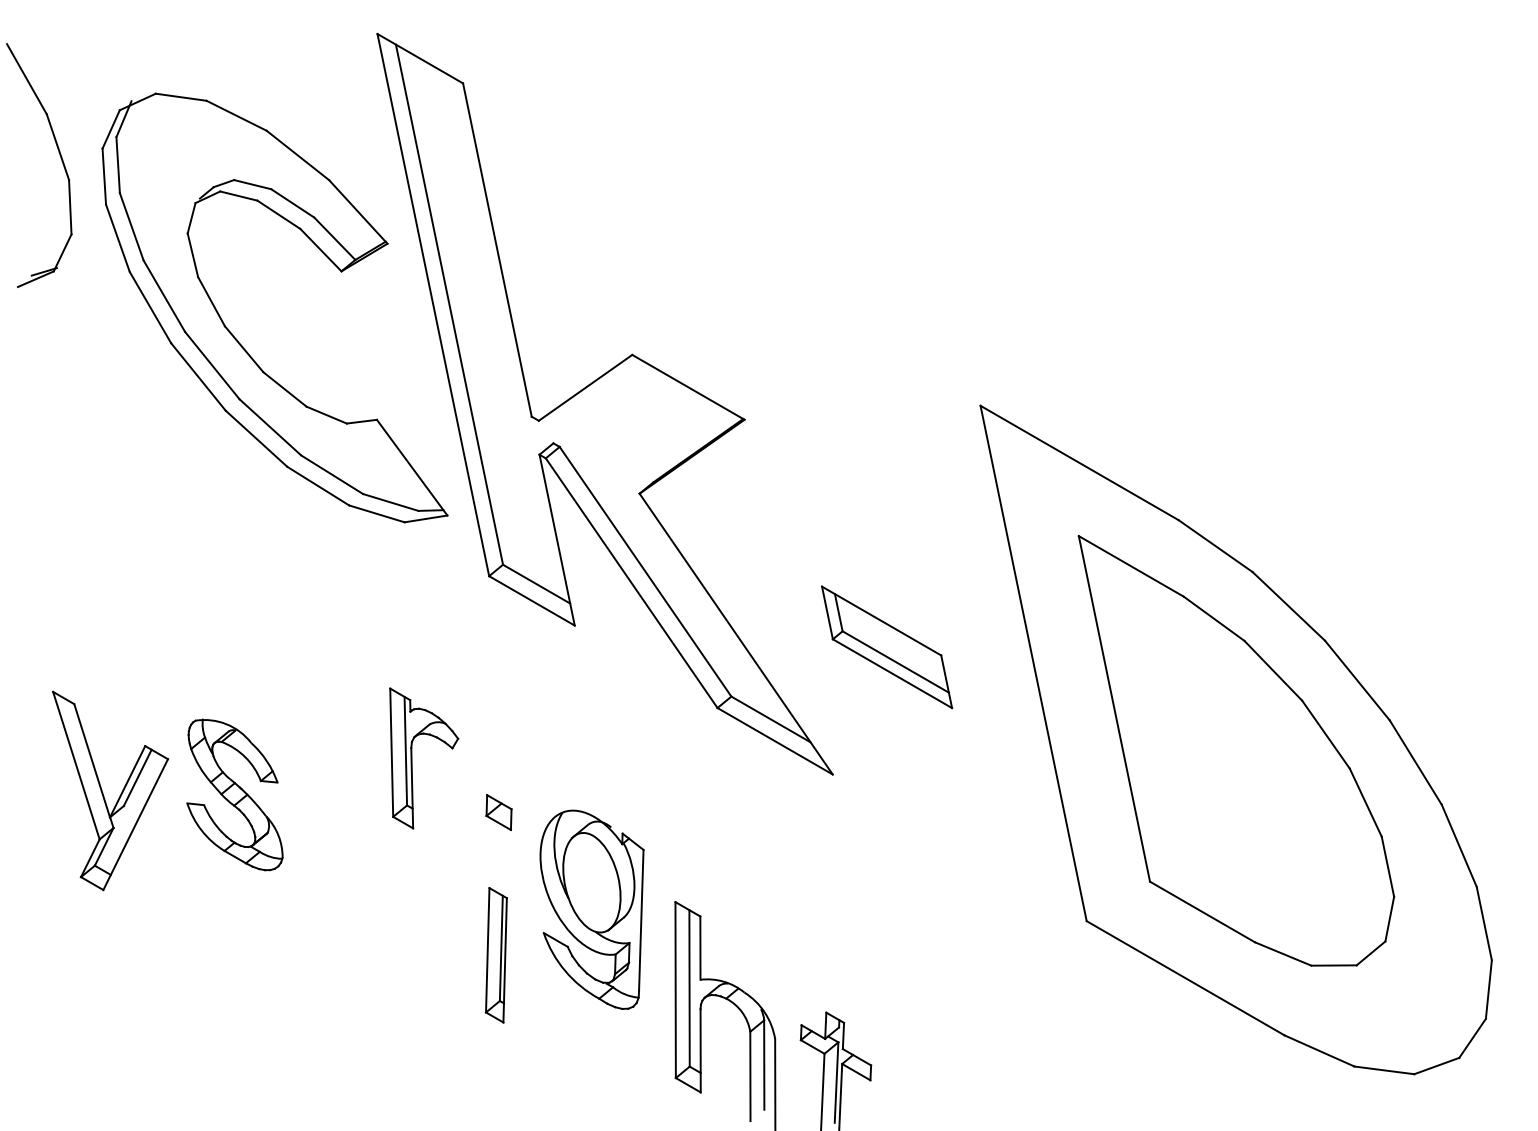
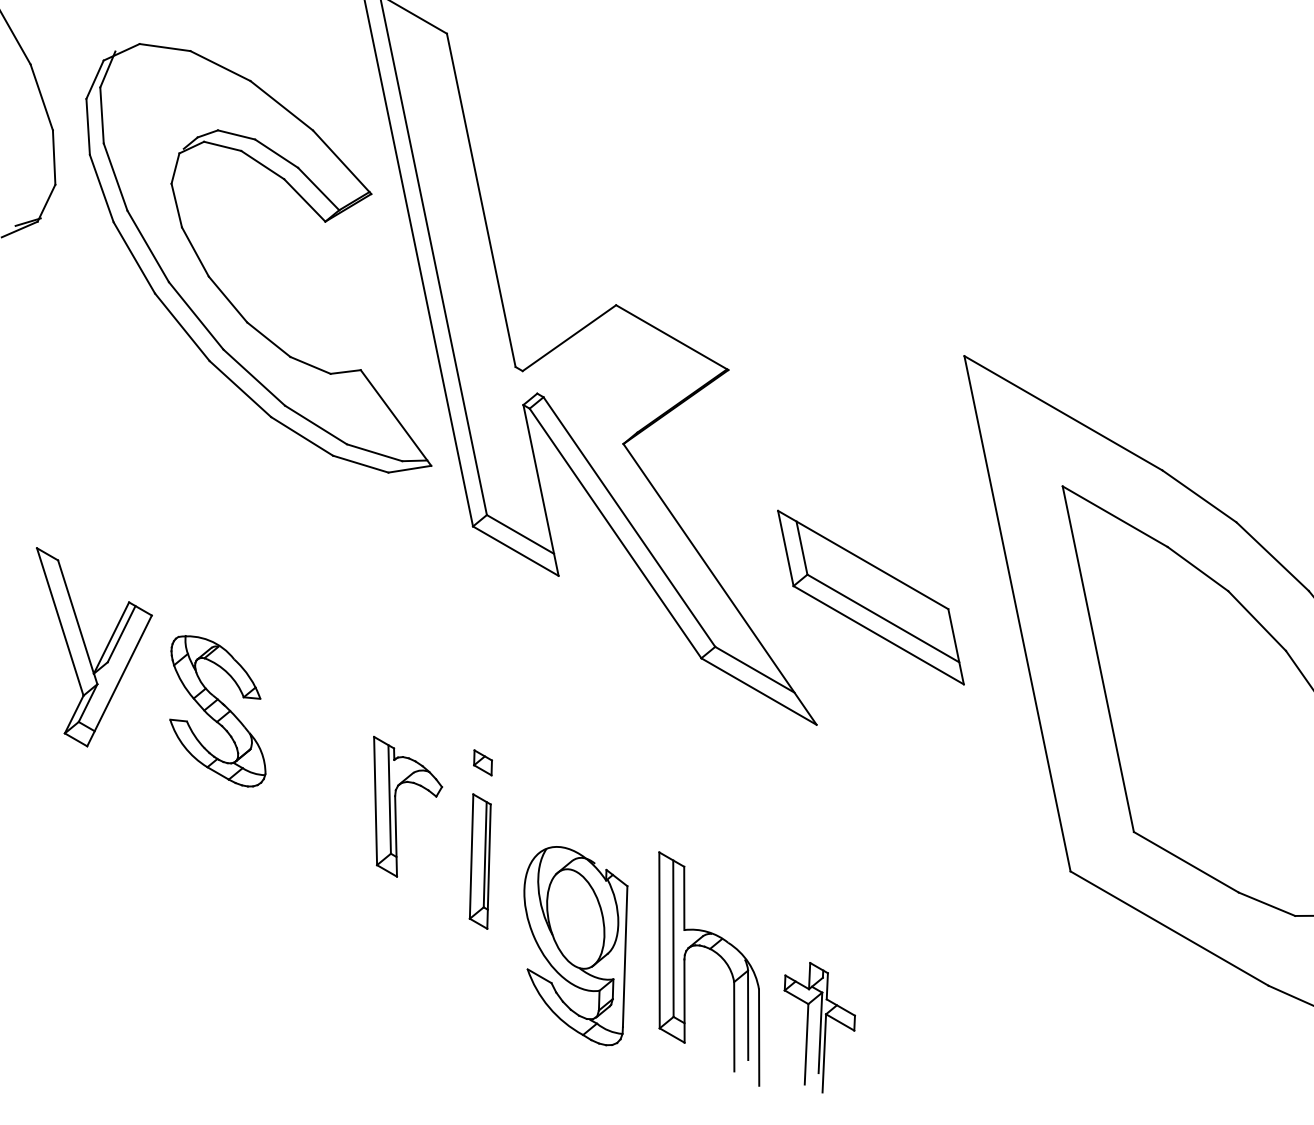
part: (886, 647) -> (870, 597), size x1.43
part: (412, 758) -> (396, 806), moved
part: (103, 792) -> (87, 648), moved
part: (234, 794) -> (217, 710), moved
part: (499, 812) -> (483, 762), size x0.71
part: (591, 909) -> (575, 945), moved
part: (495, 955) -> (479, 861), moved

